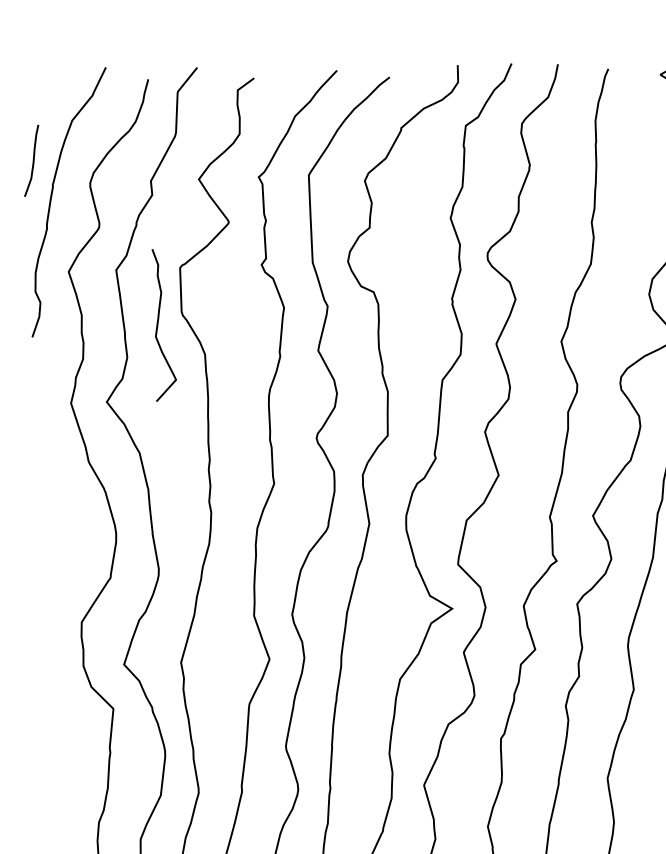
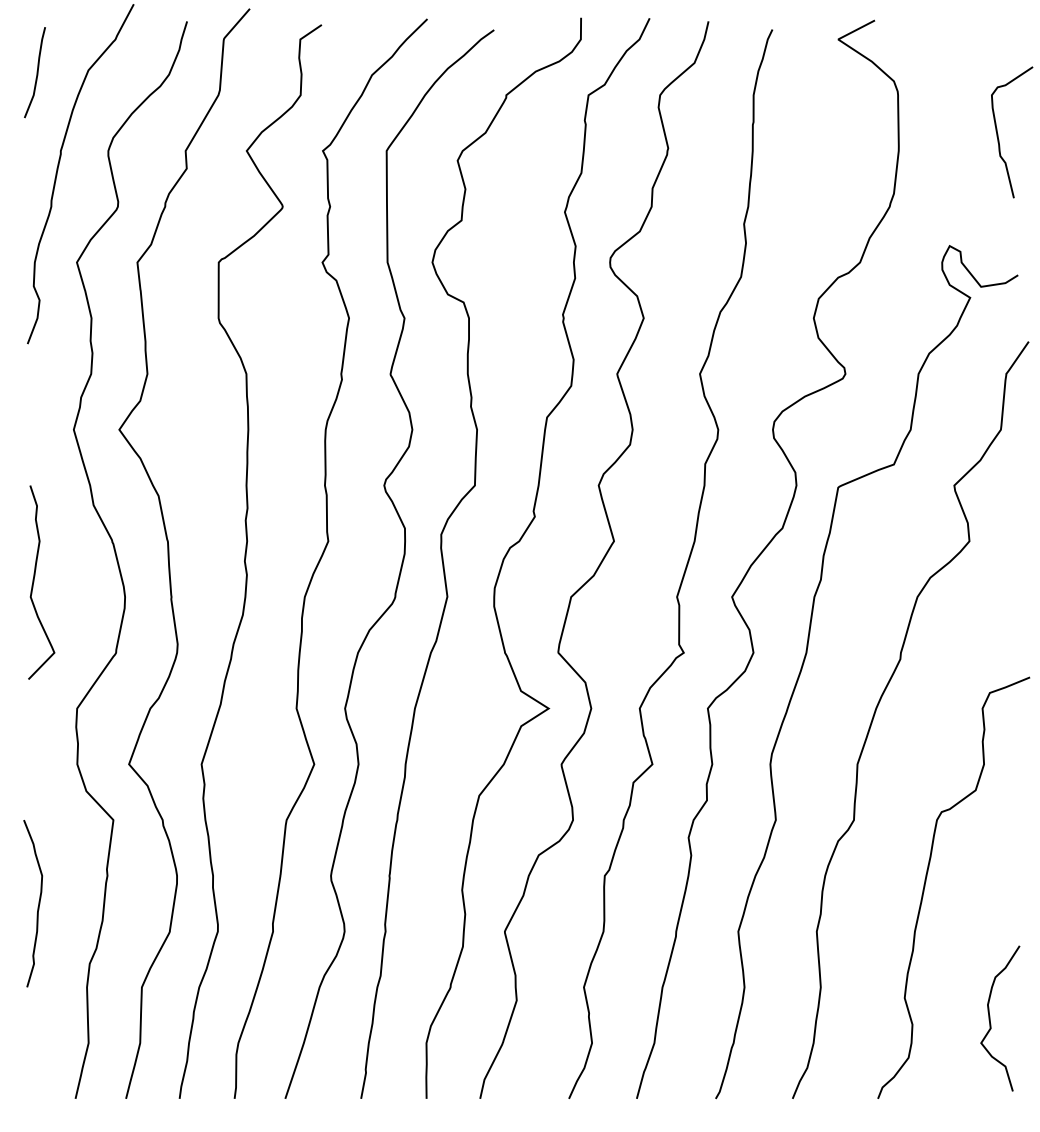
curve: (32, 160) -> (36, 72), moved
curve: (158, 325) -> (34, 582), moved
curve: (56, 776) -> (38, 903), added

